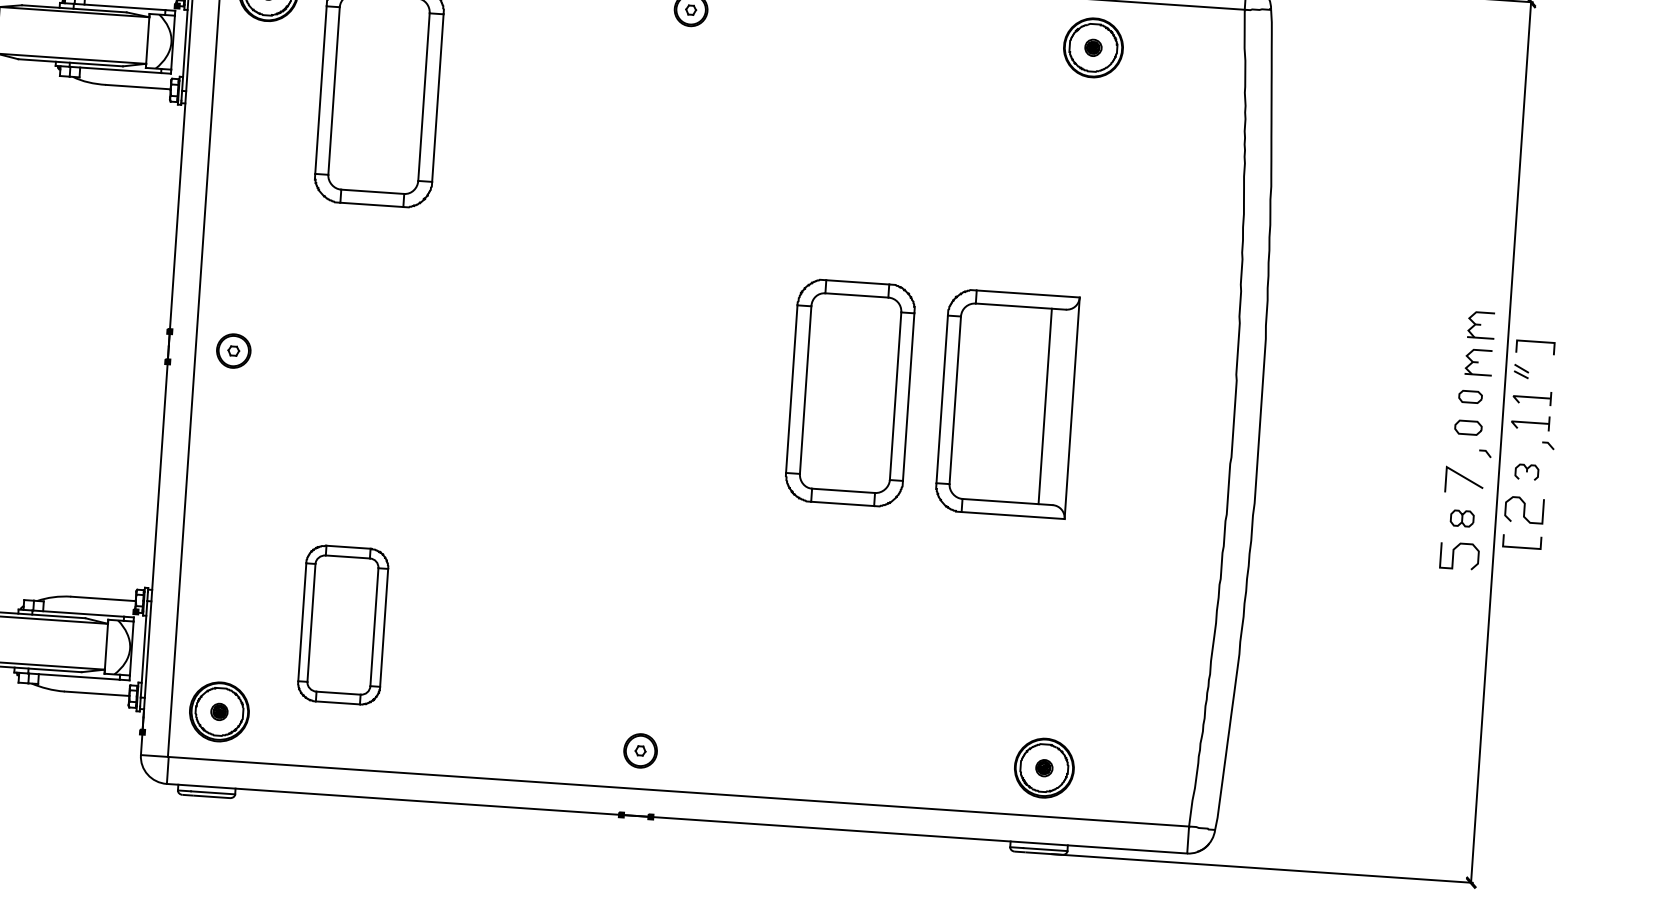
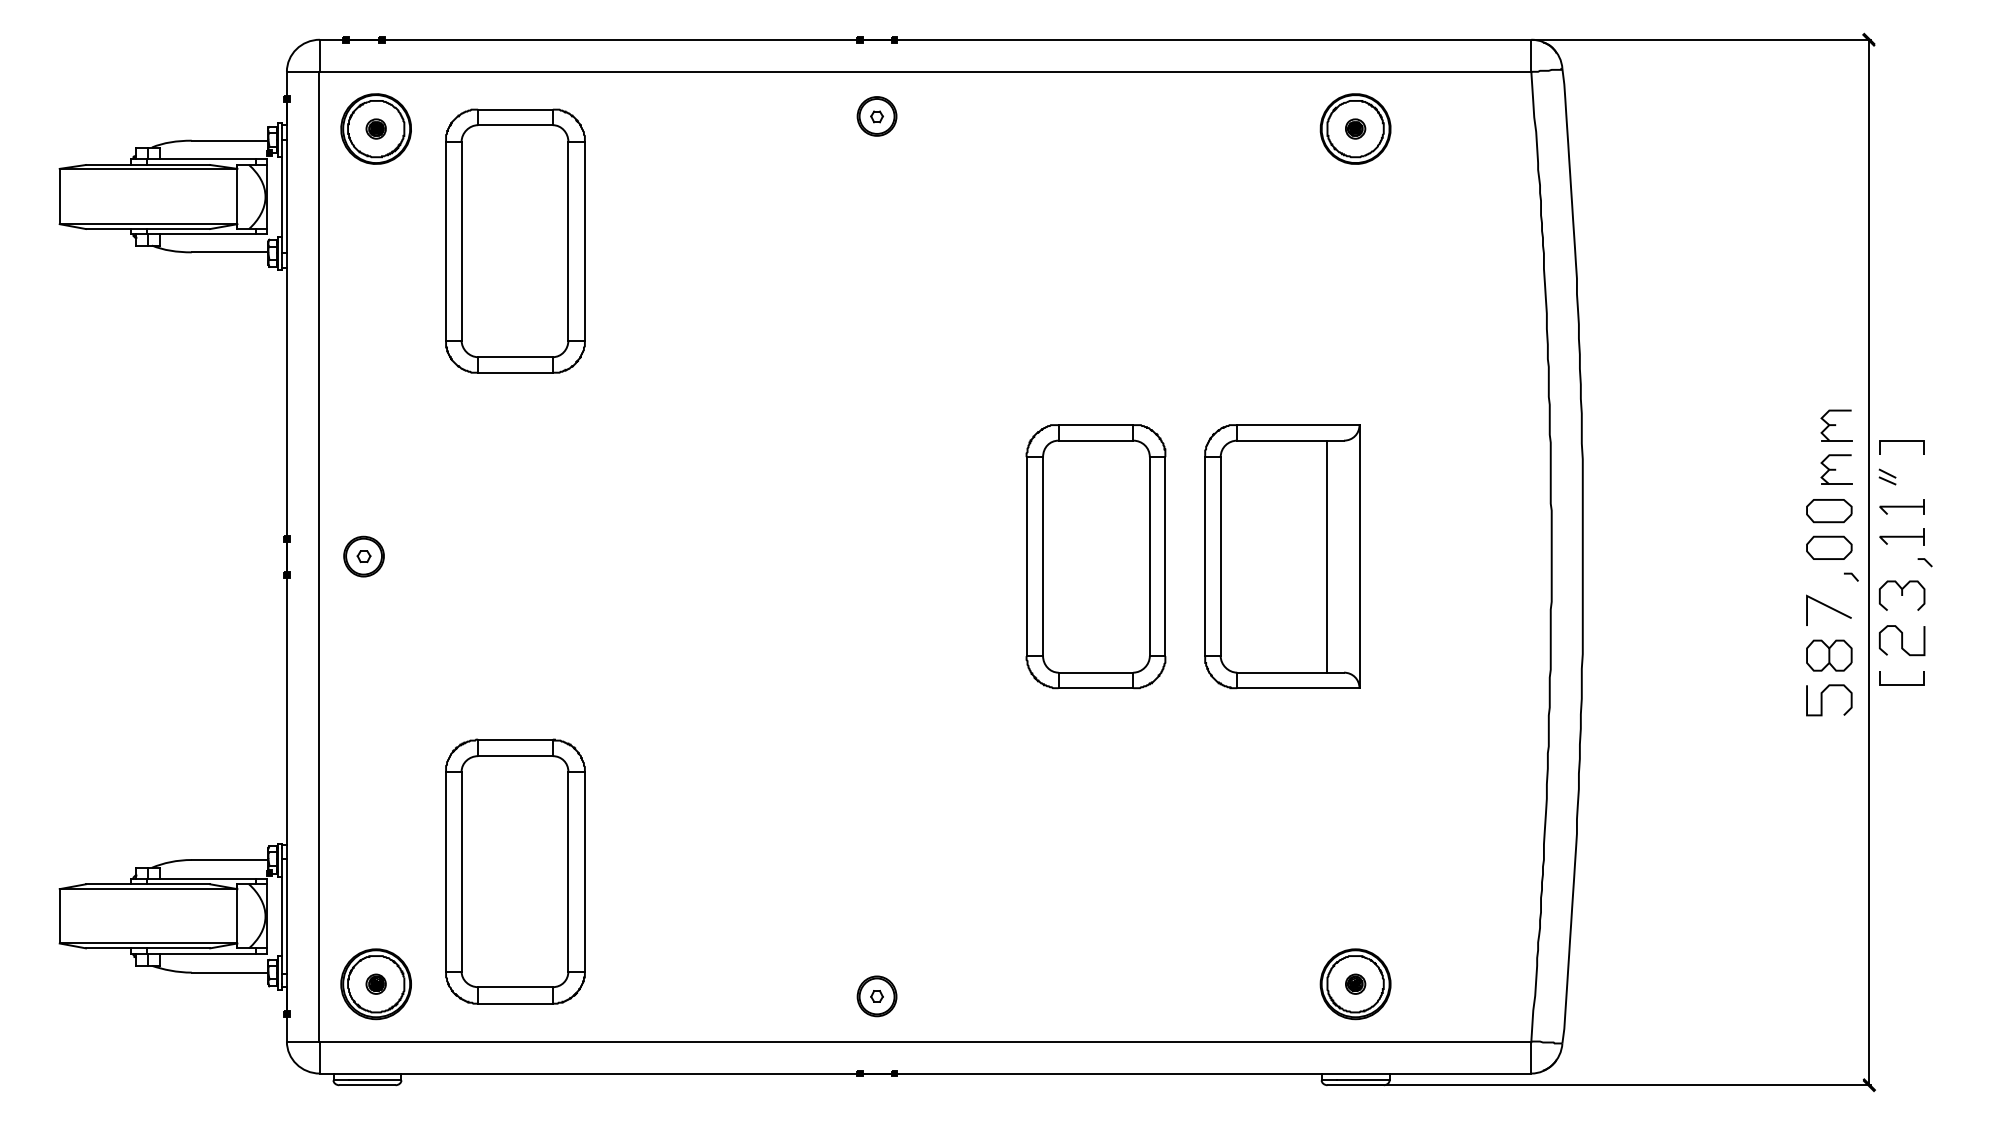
part: (1470, 397) -> (1829, 511), size x1.67
part: (1468, 427) -> (1829, 547), size x1.43
part: (1526, 472) -> (1901, 595), size x1.67
part: (1462, 518) -> (1829, 655), size x1.67
part: (343, 624) -> (515, 871), size x1.43

